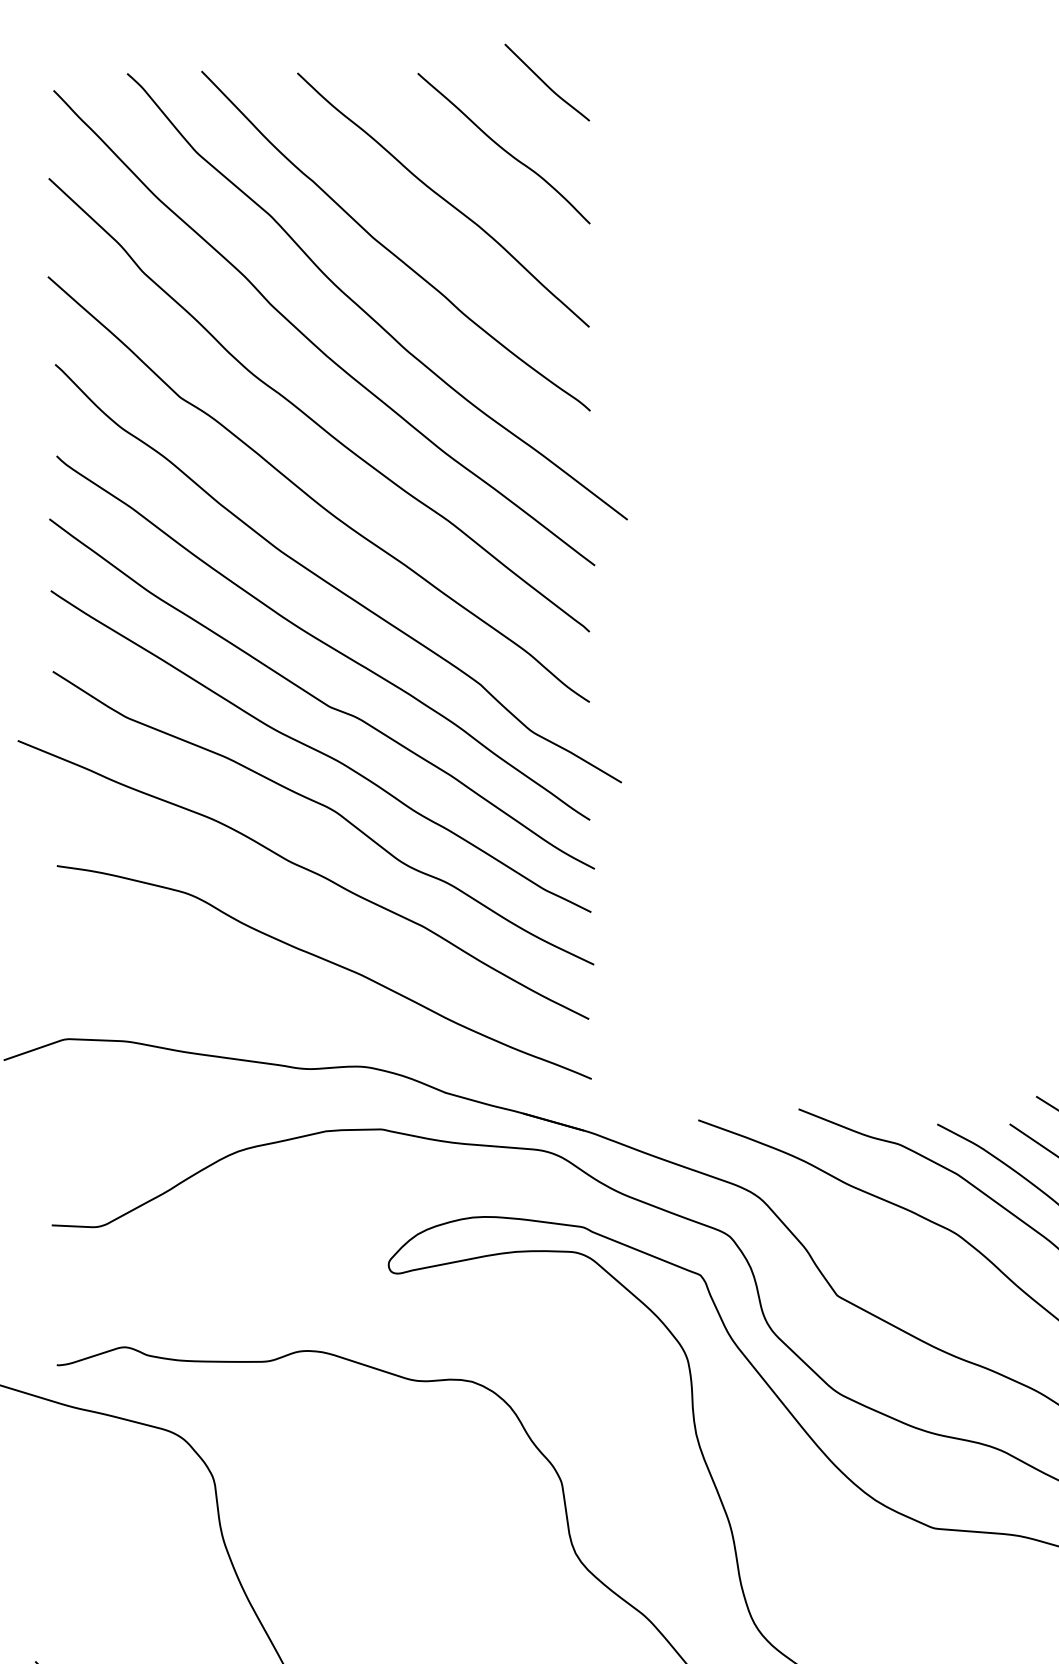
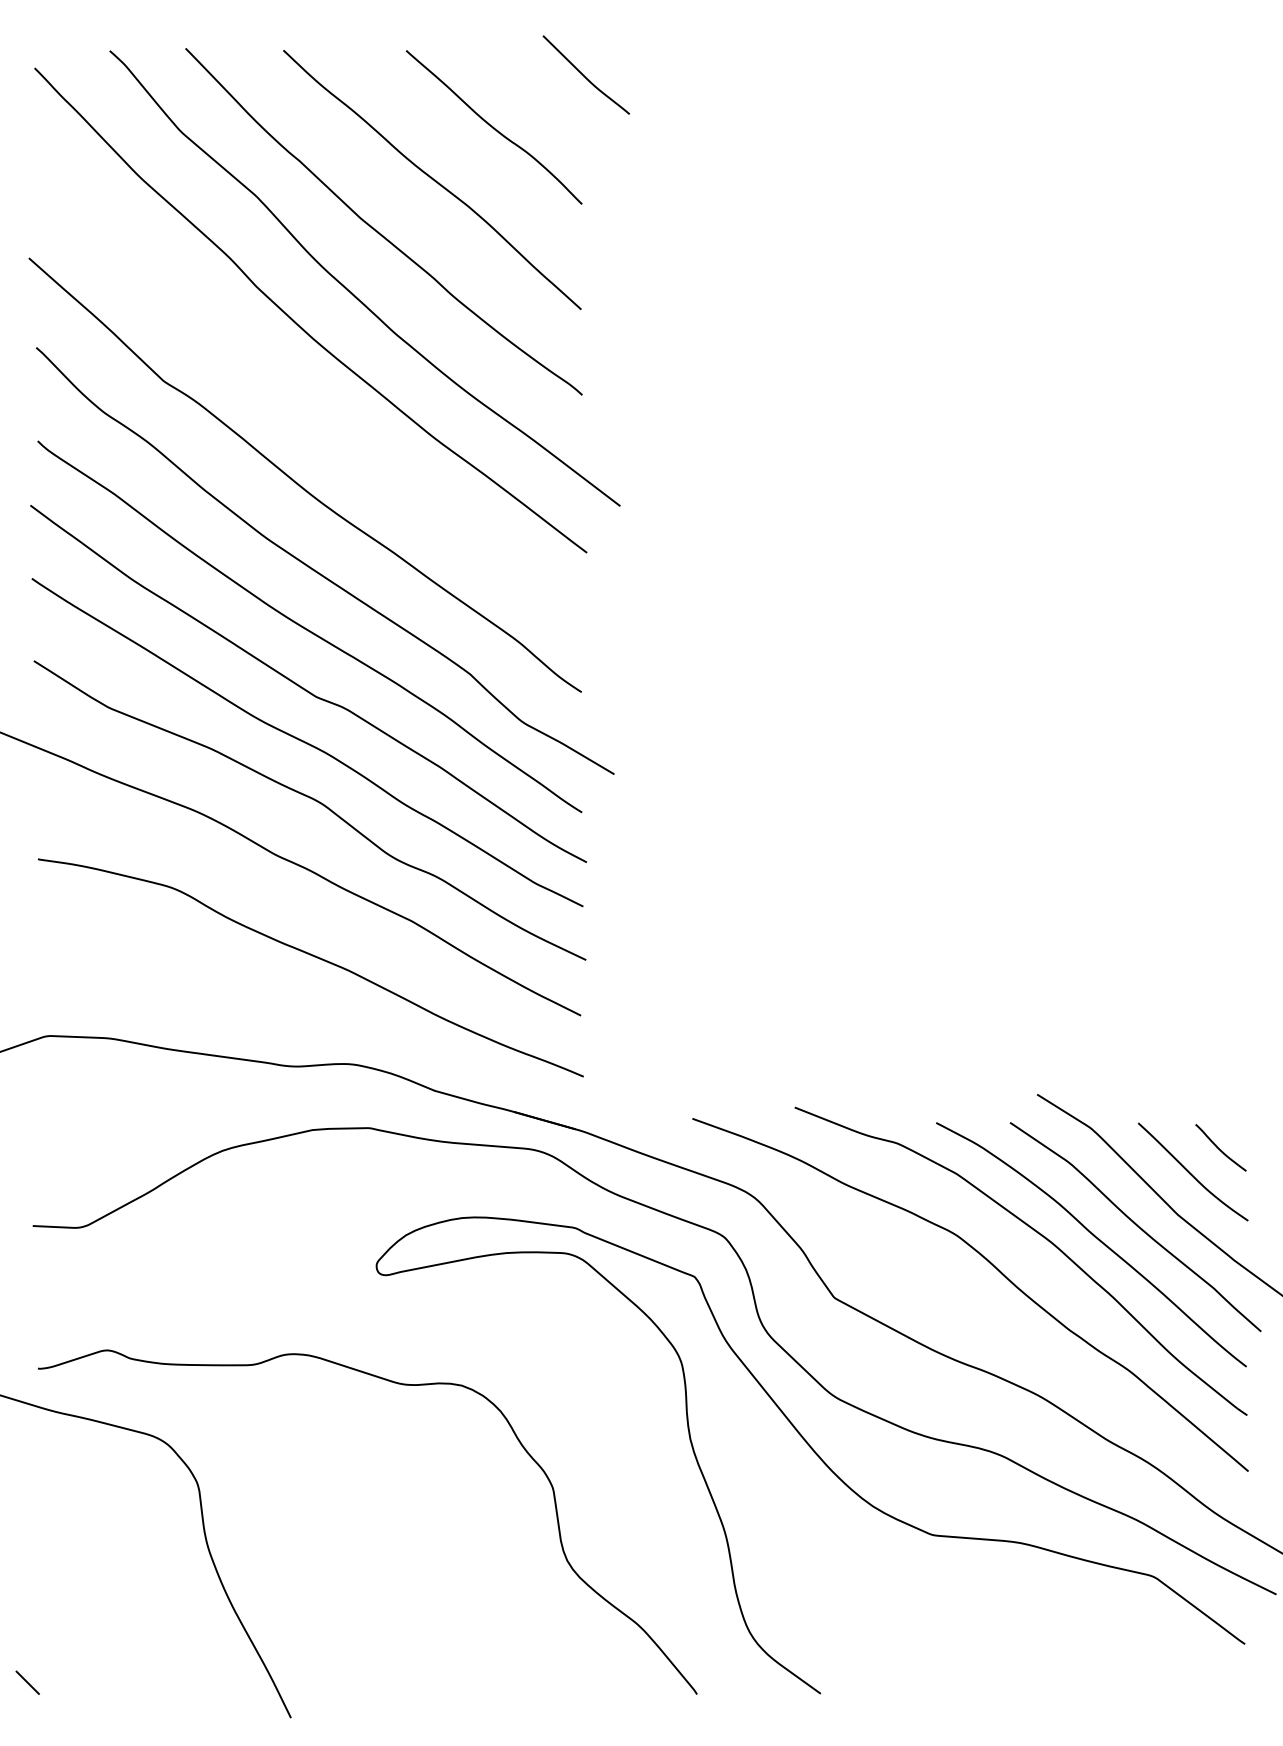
curve: (545, 83) -> (584, 75), moved
curve: (308, 415) -> (294, 399), removed

